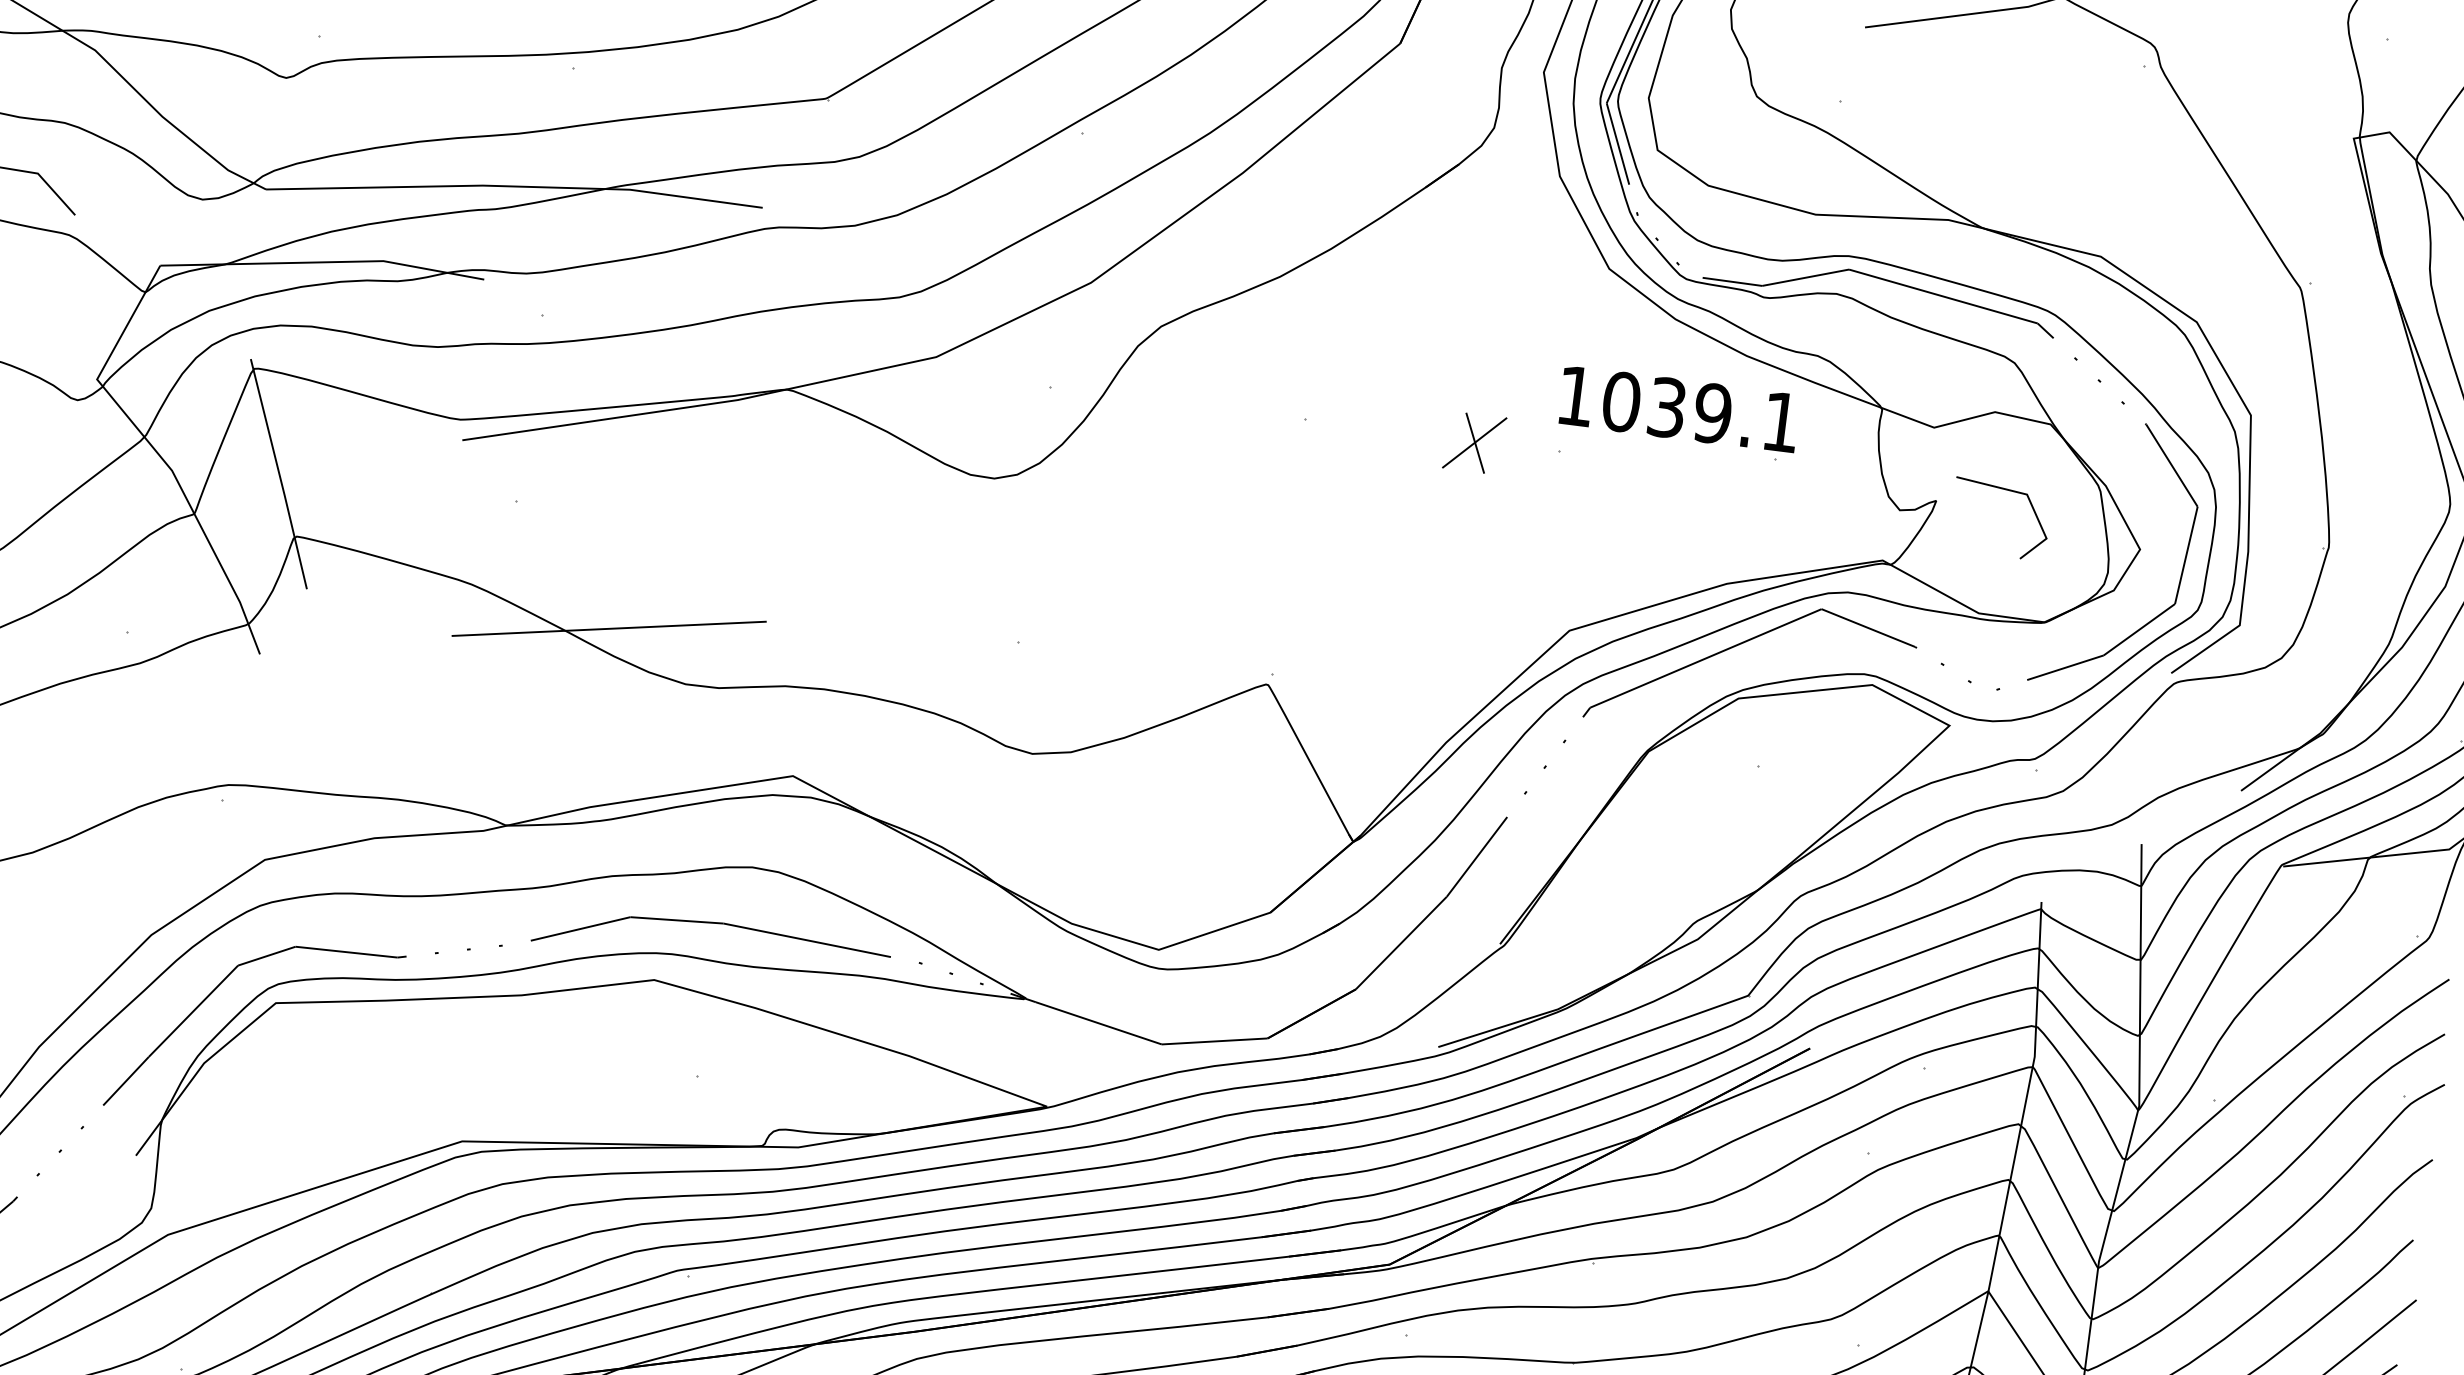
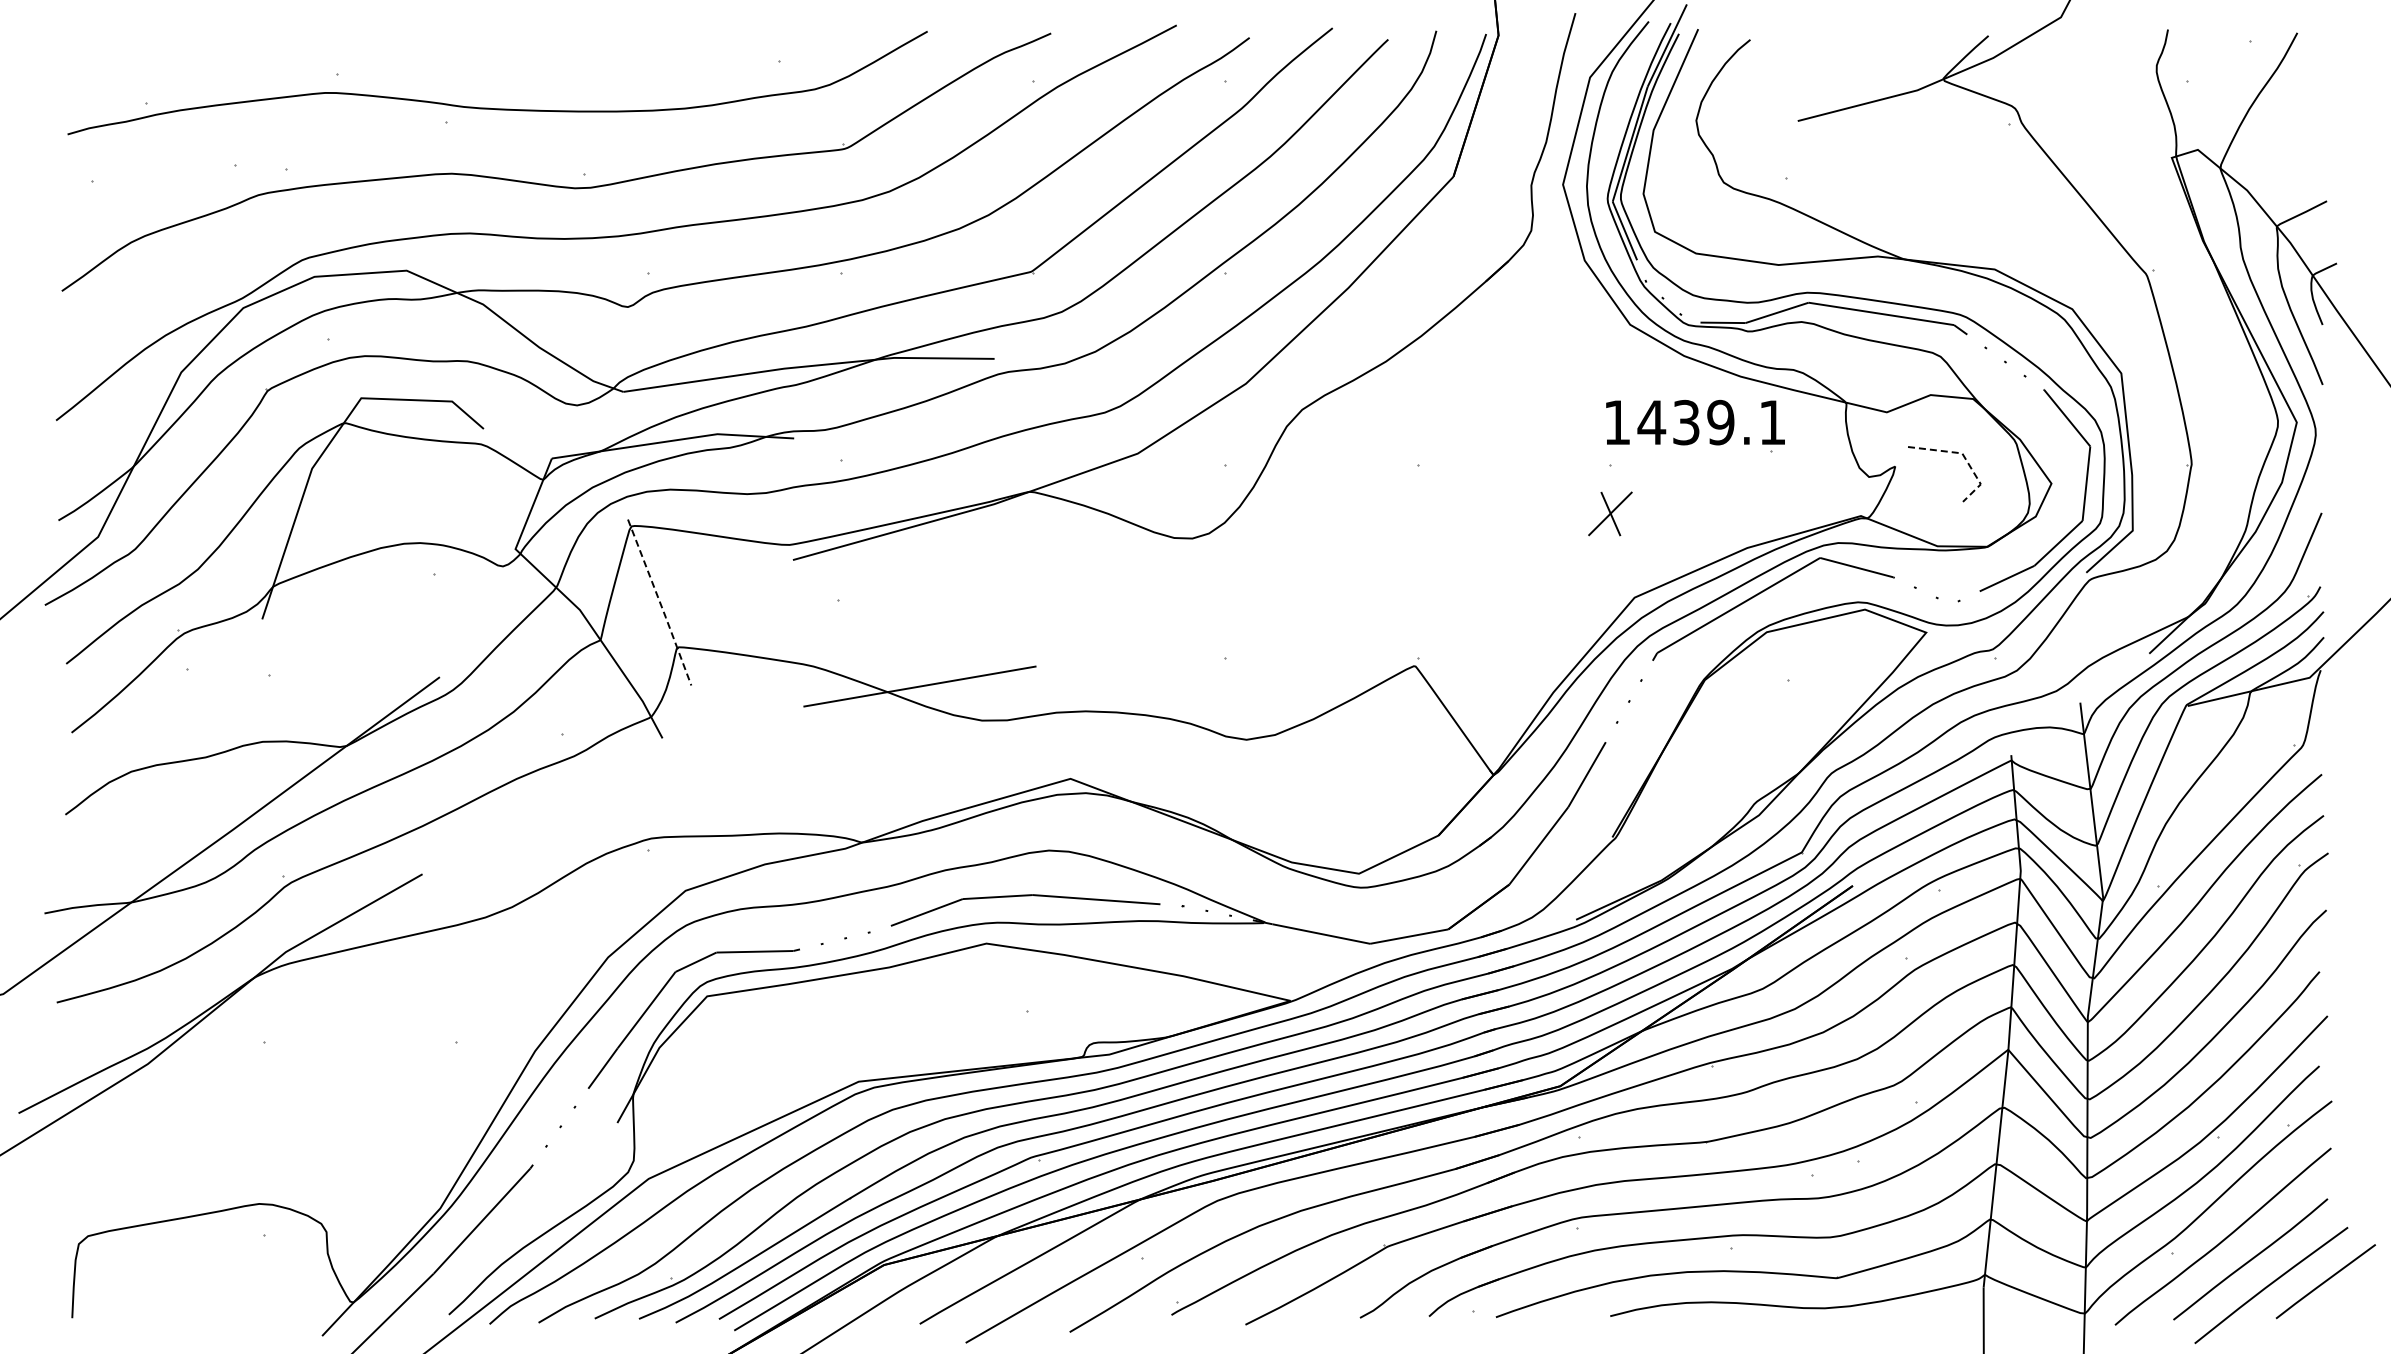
text: (1621, 401) -> (1651, 422), 1039.1 -> 1439.1
part: (1474, 442) -> (1610, 513), moved
line: (279, 475) -> (660, 603), solid -> dashed
line: (2029, 499) -> (1964, 456), solid -> dashed

